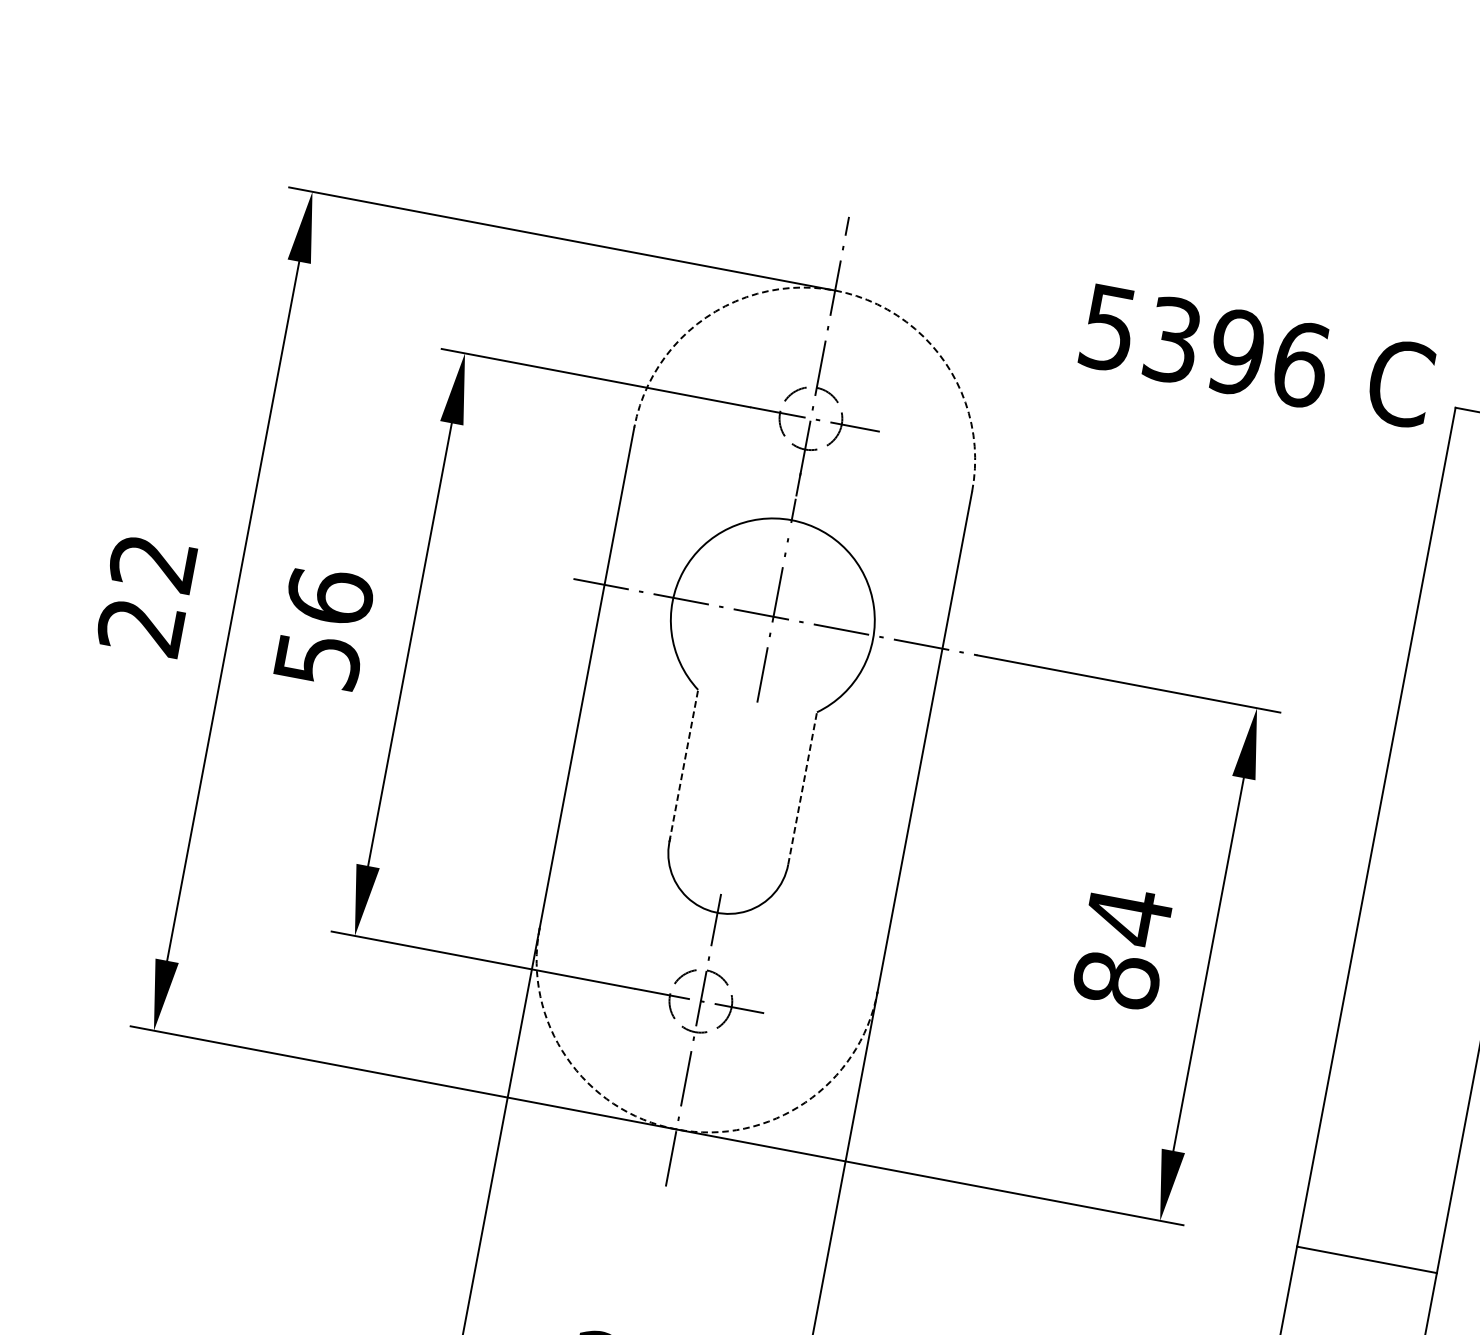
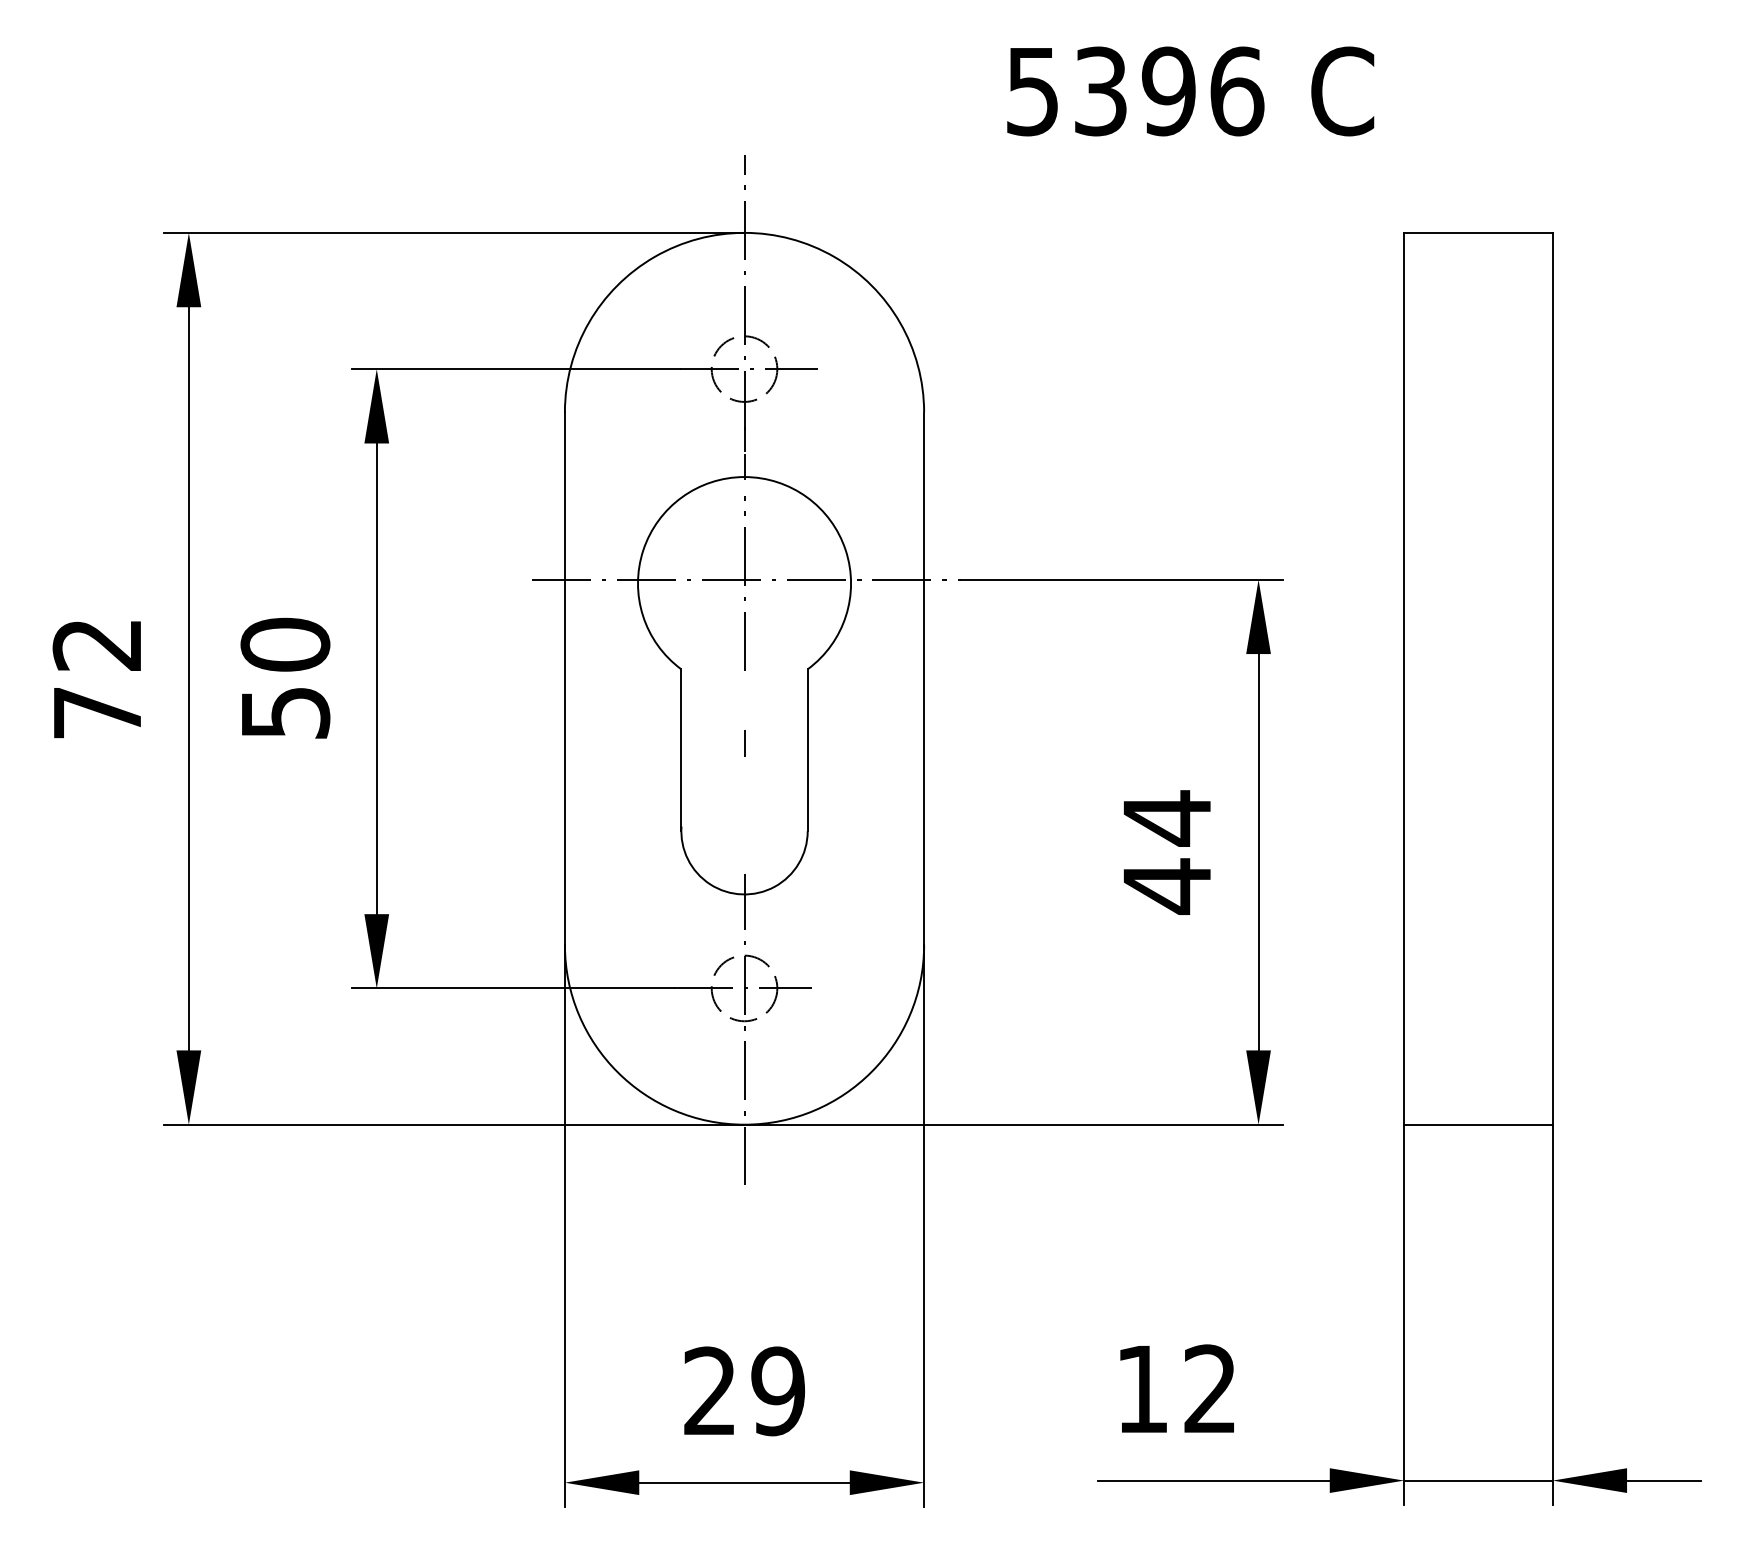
arc: (835, 290) -> (744, 232), dashed -> solid
text: (1257, 356) -> (1190, 91), moved
text: (330, 596) -> (285, 644), 56 -> 50
text: (140, 627) -> (96, 713), 22 -> 72
line: (683, 766) -> (681, 750), dashed -> solid
line: (744, 769) -> (744, 742), added
line: (802, 788) -> (807, 750), dashed -> solid
text: (1116, 980) -> (1167, 886), 84 -> 44
arc: (676, 1129) -> (744, 1124), dashed -> solid

